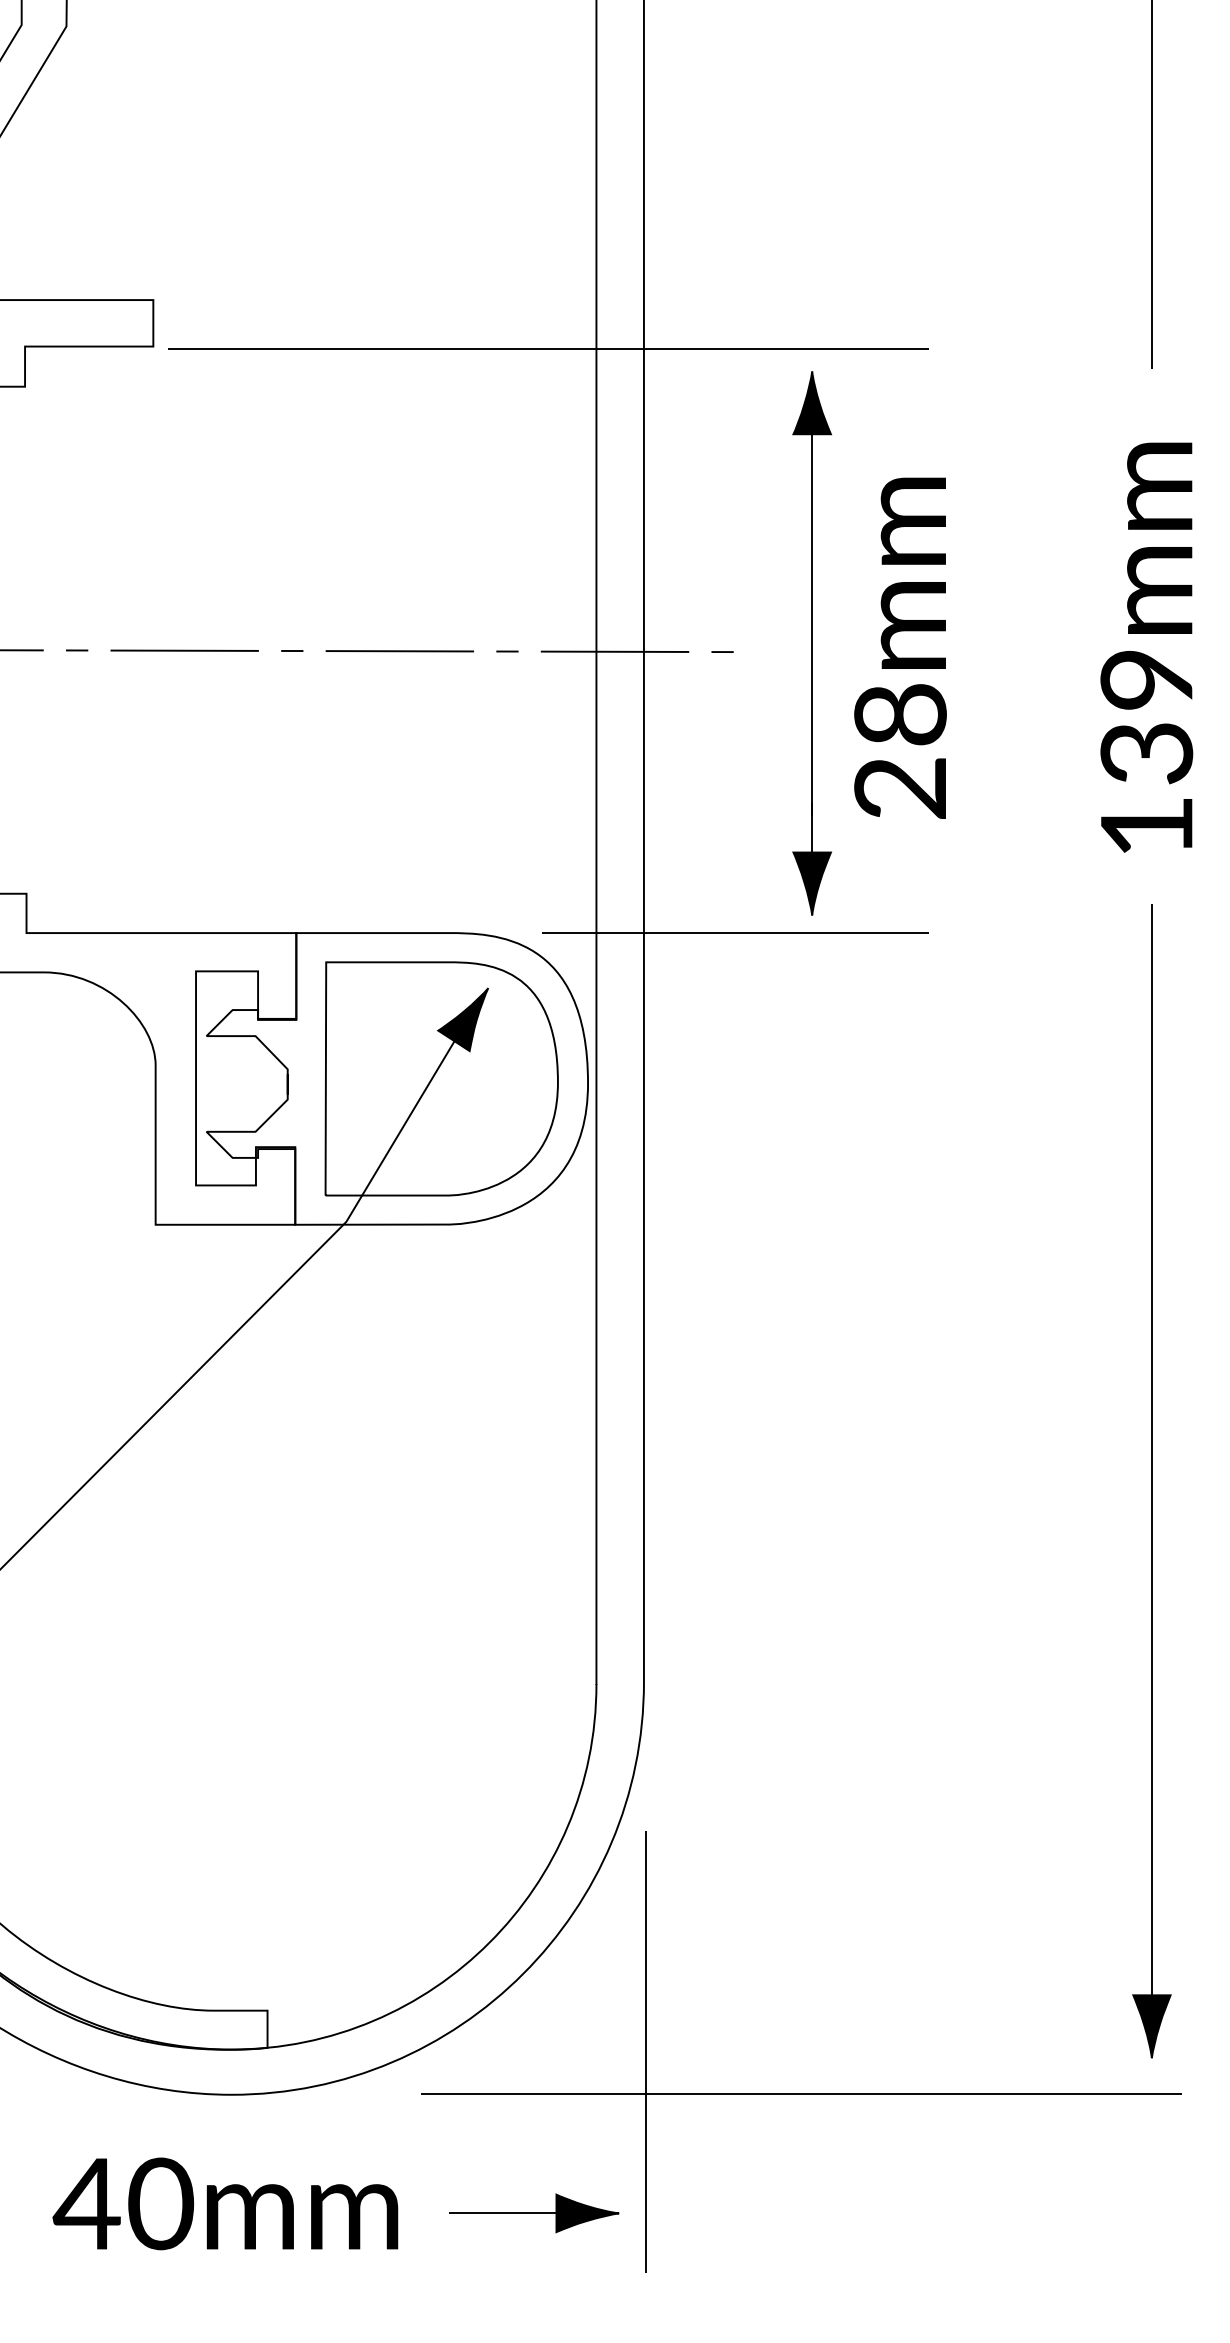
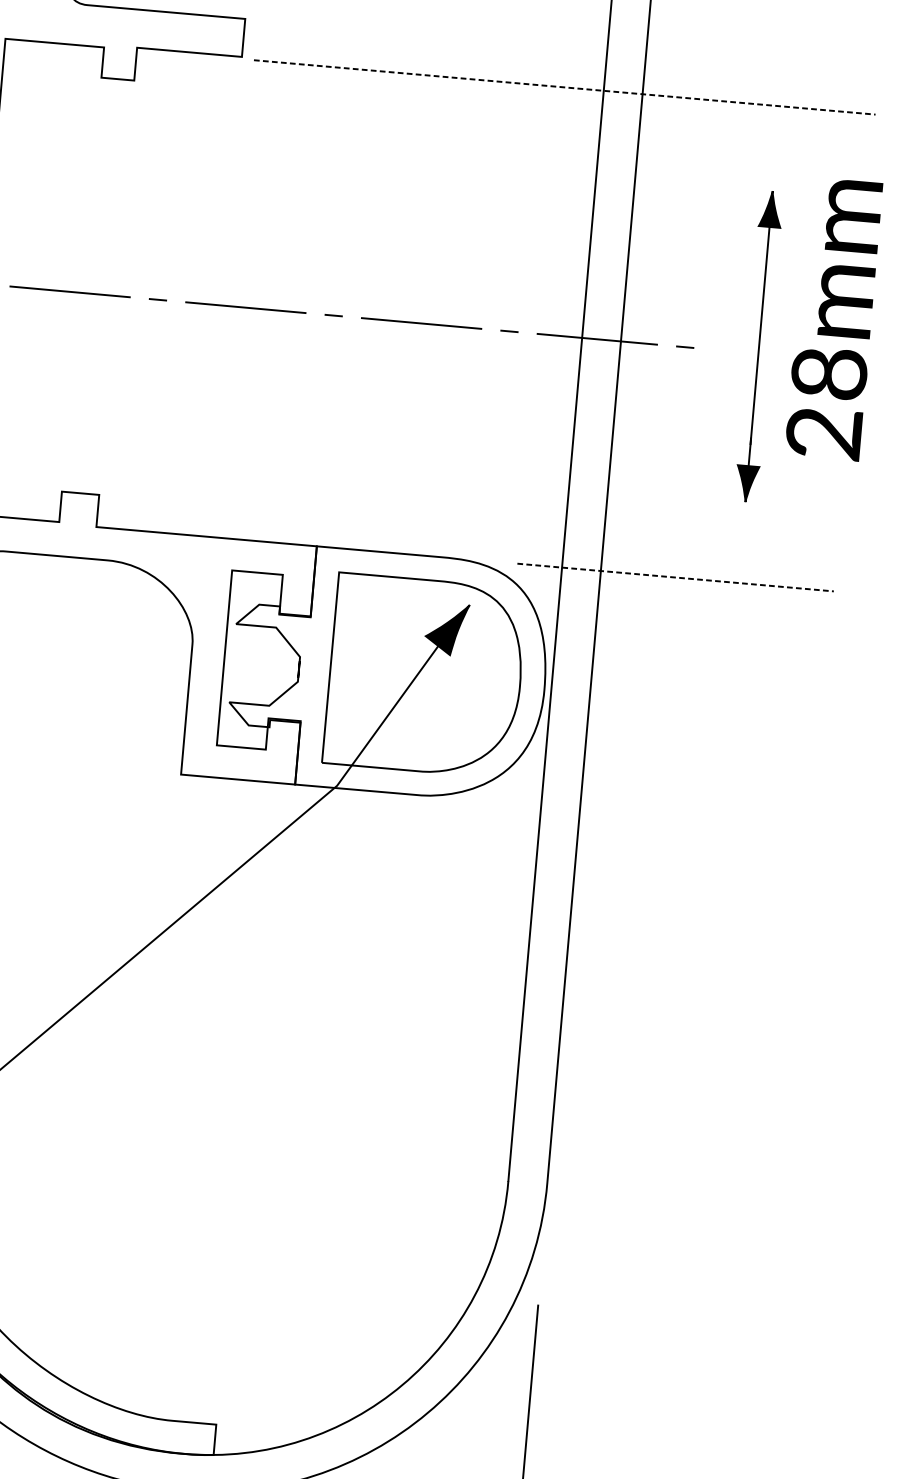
line: (549, 349) -> (565, 87), solid -> dashed
part: (812, 643) -> (759, 346), size x0.7
text: (900, 647) -> (834, 318), moved
line: (735, 932) -> (675, 577), solid -> dashed

